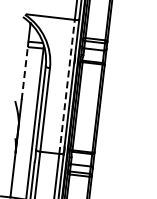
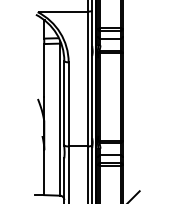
line: (25, 73) -> (44, 70), dashed -> solid
line: (66, 86) -> (87, 78), dashed -> solid

